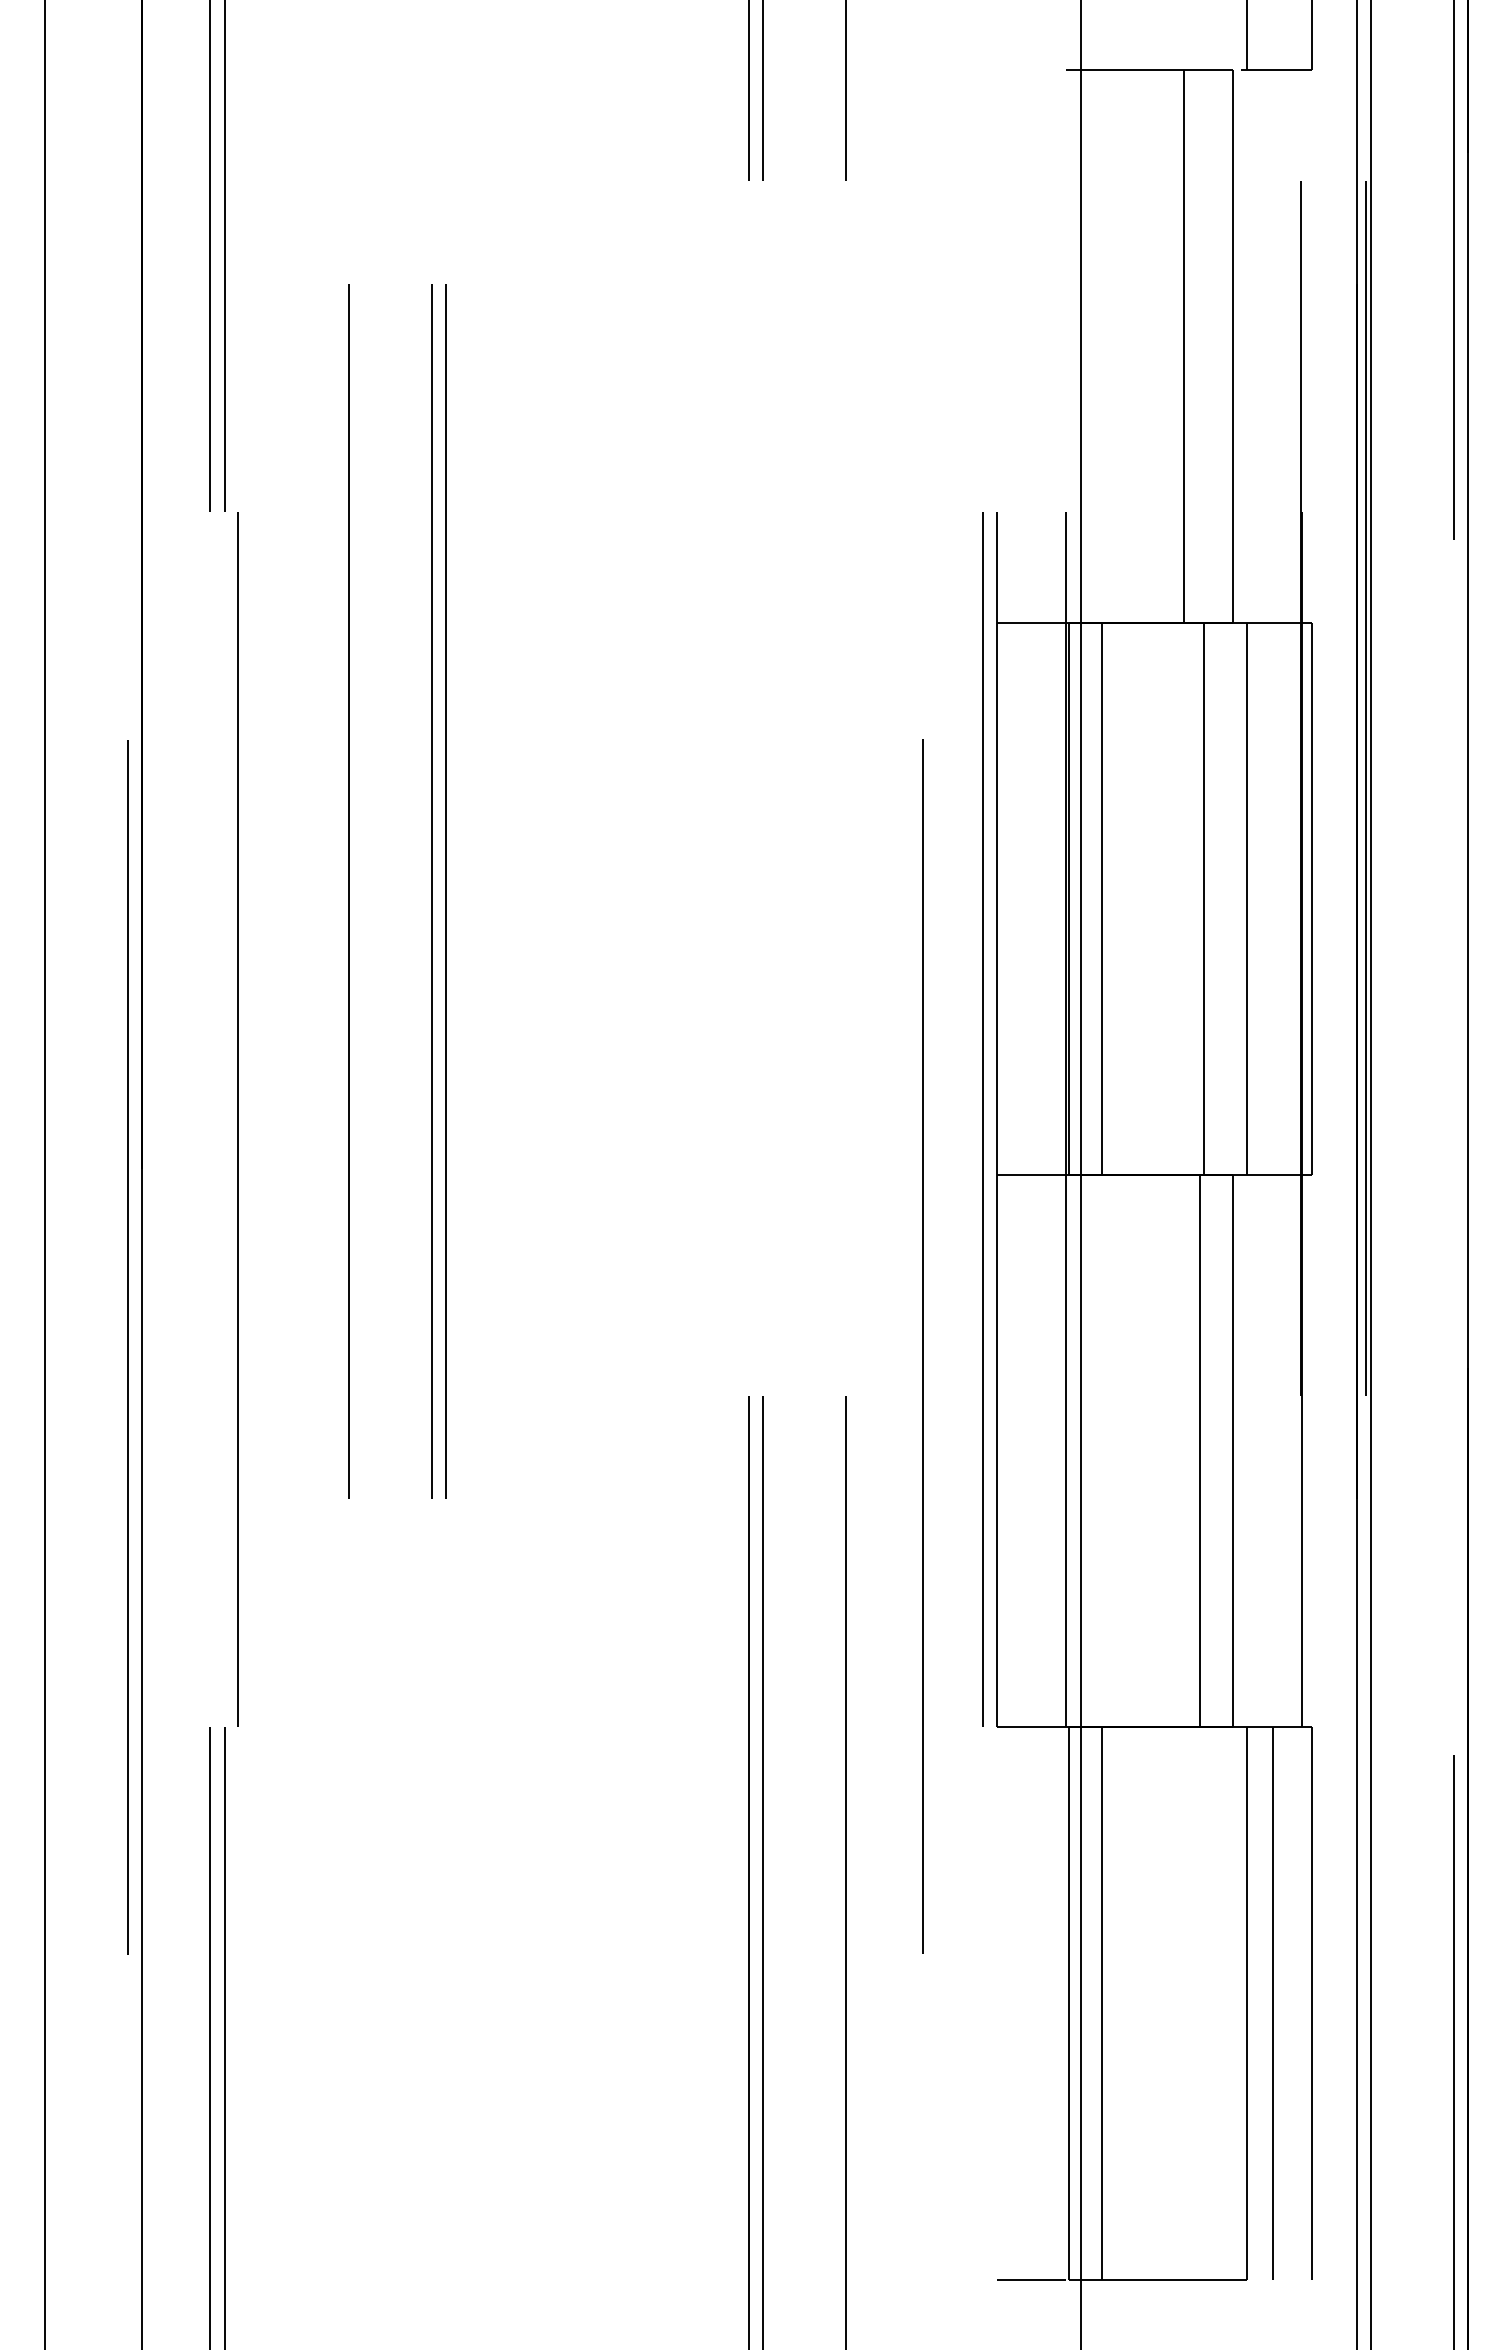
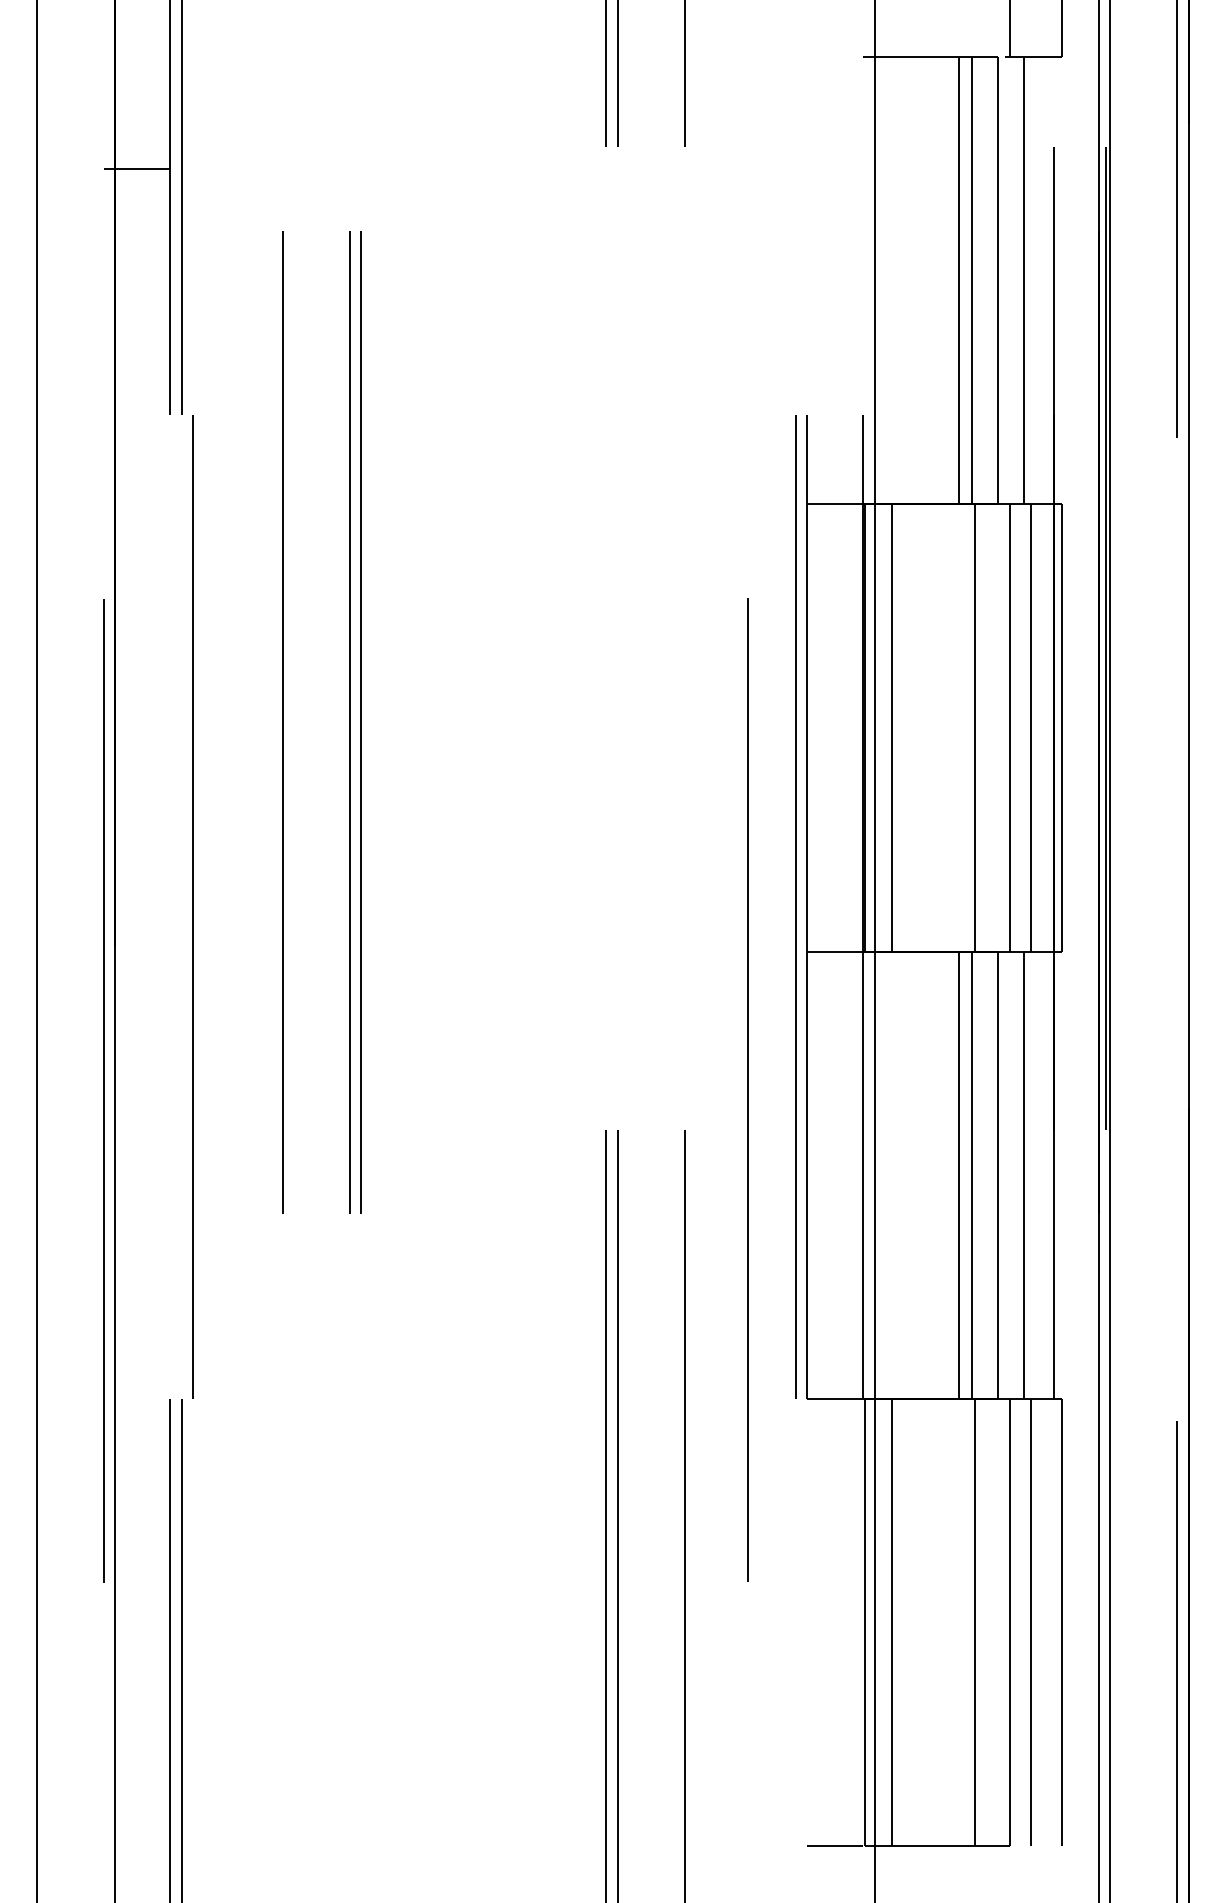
line: (168, 208) -> (136, 169), added
line: (1199, 346) -> (971, 280), added
line: (1264, 346) -> (1023, 280), added
line: (1273, 898) -> (1031, 727), added
line: (1183, 1451) -> (958, 1175), added
line: (1264, 1451) -> (1023, 1175), added
line: (1204, 2003) -> (975, 1622), added

